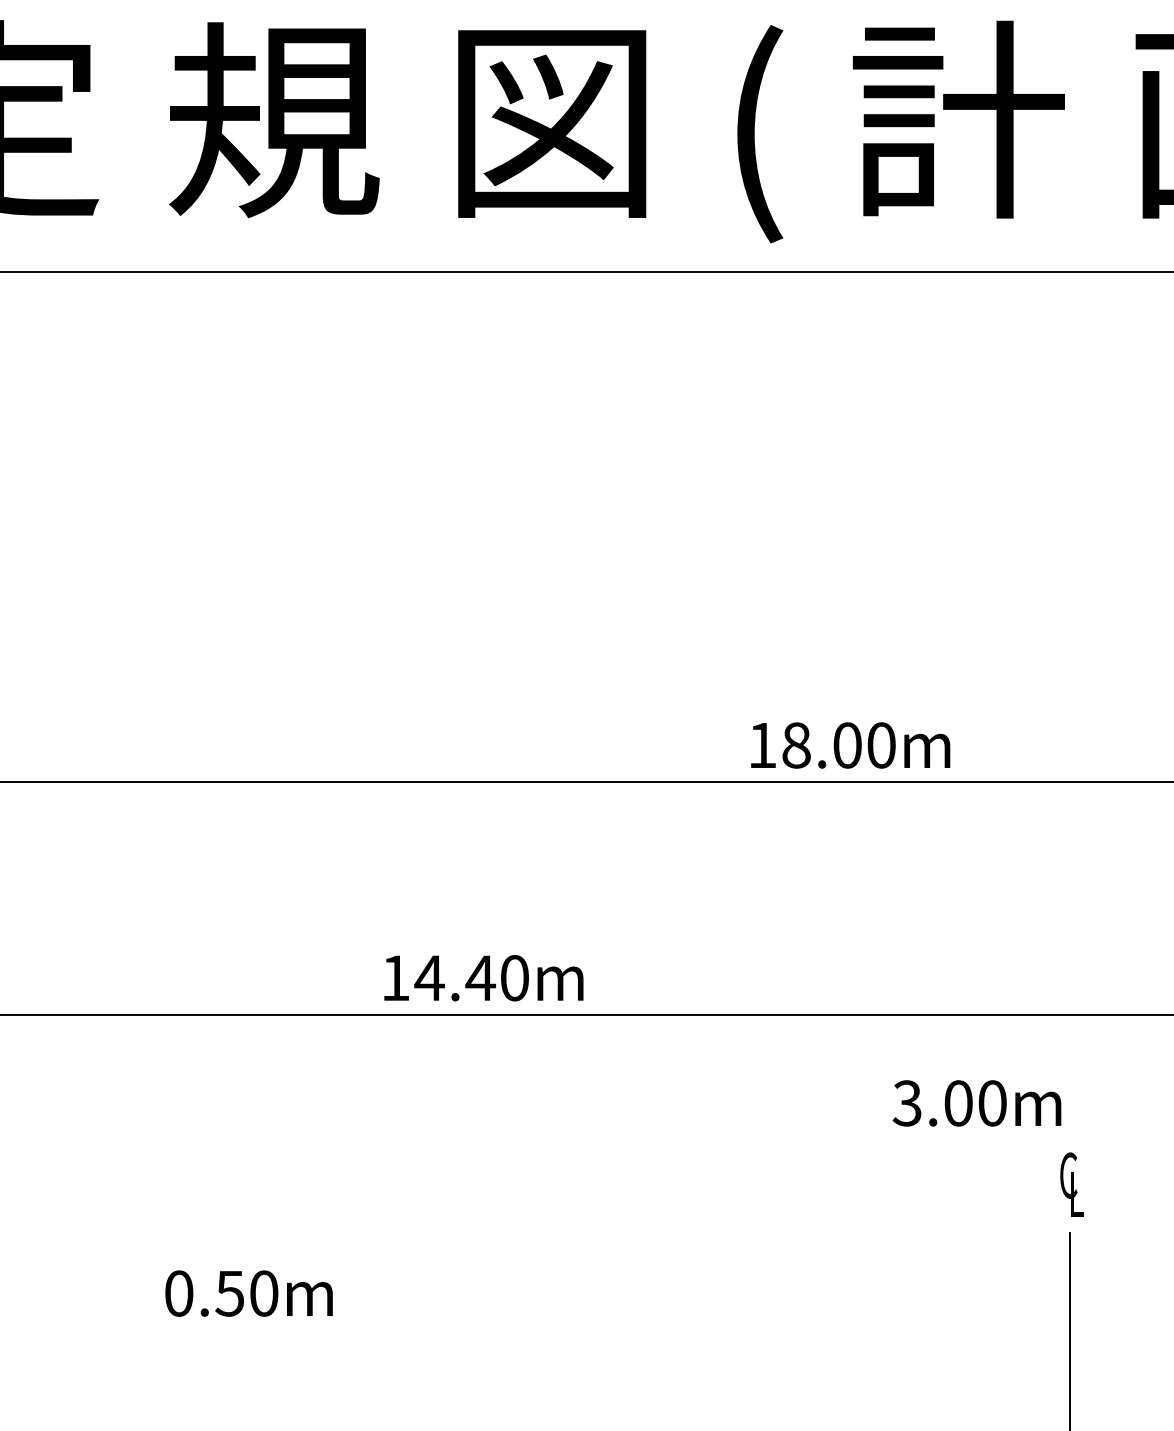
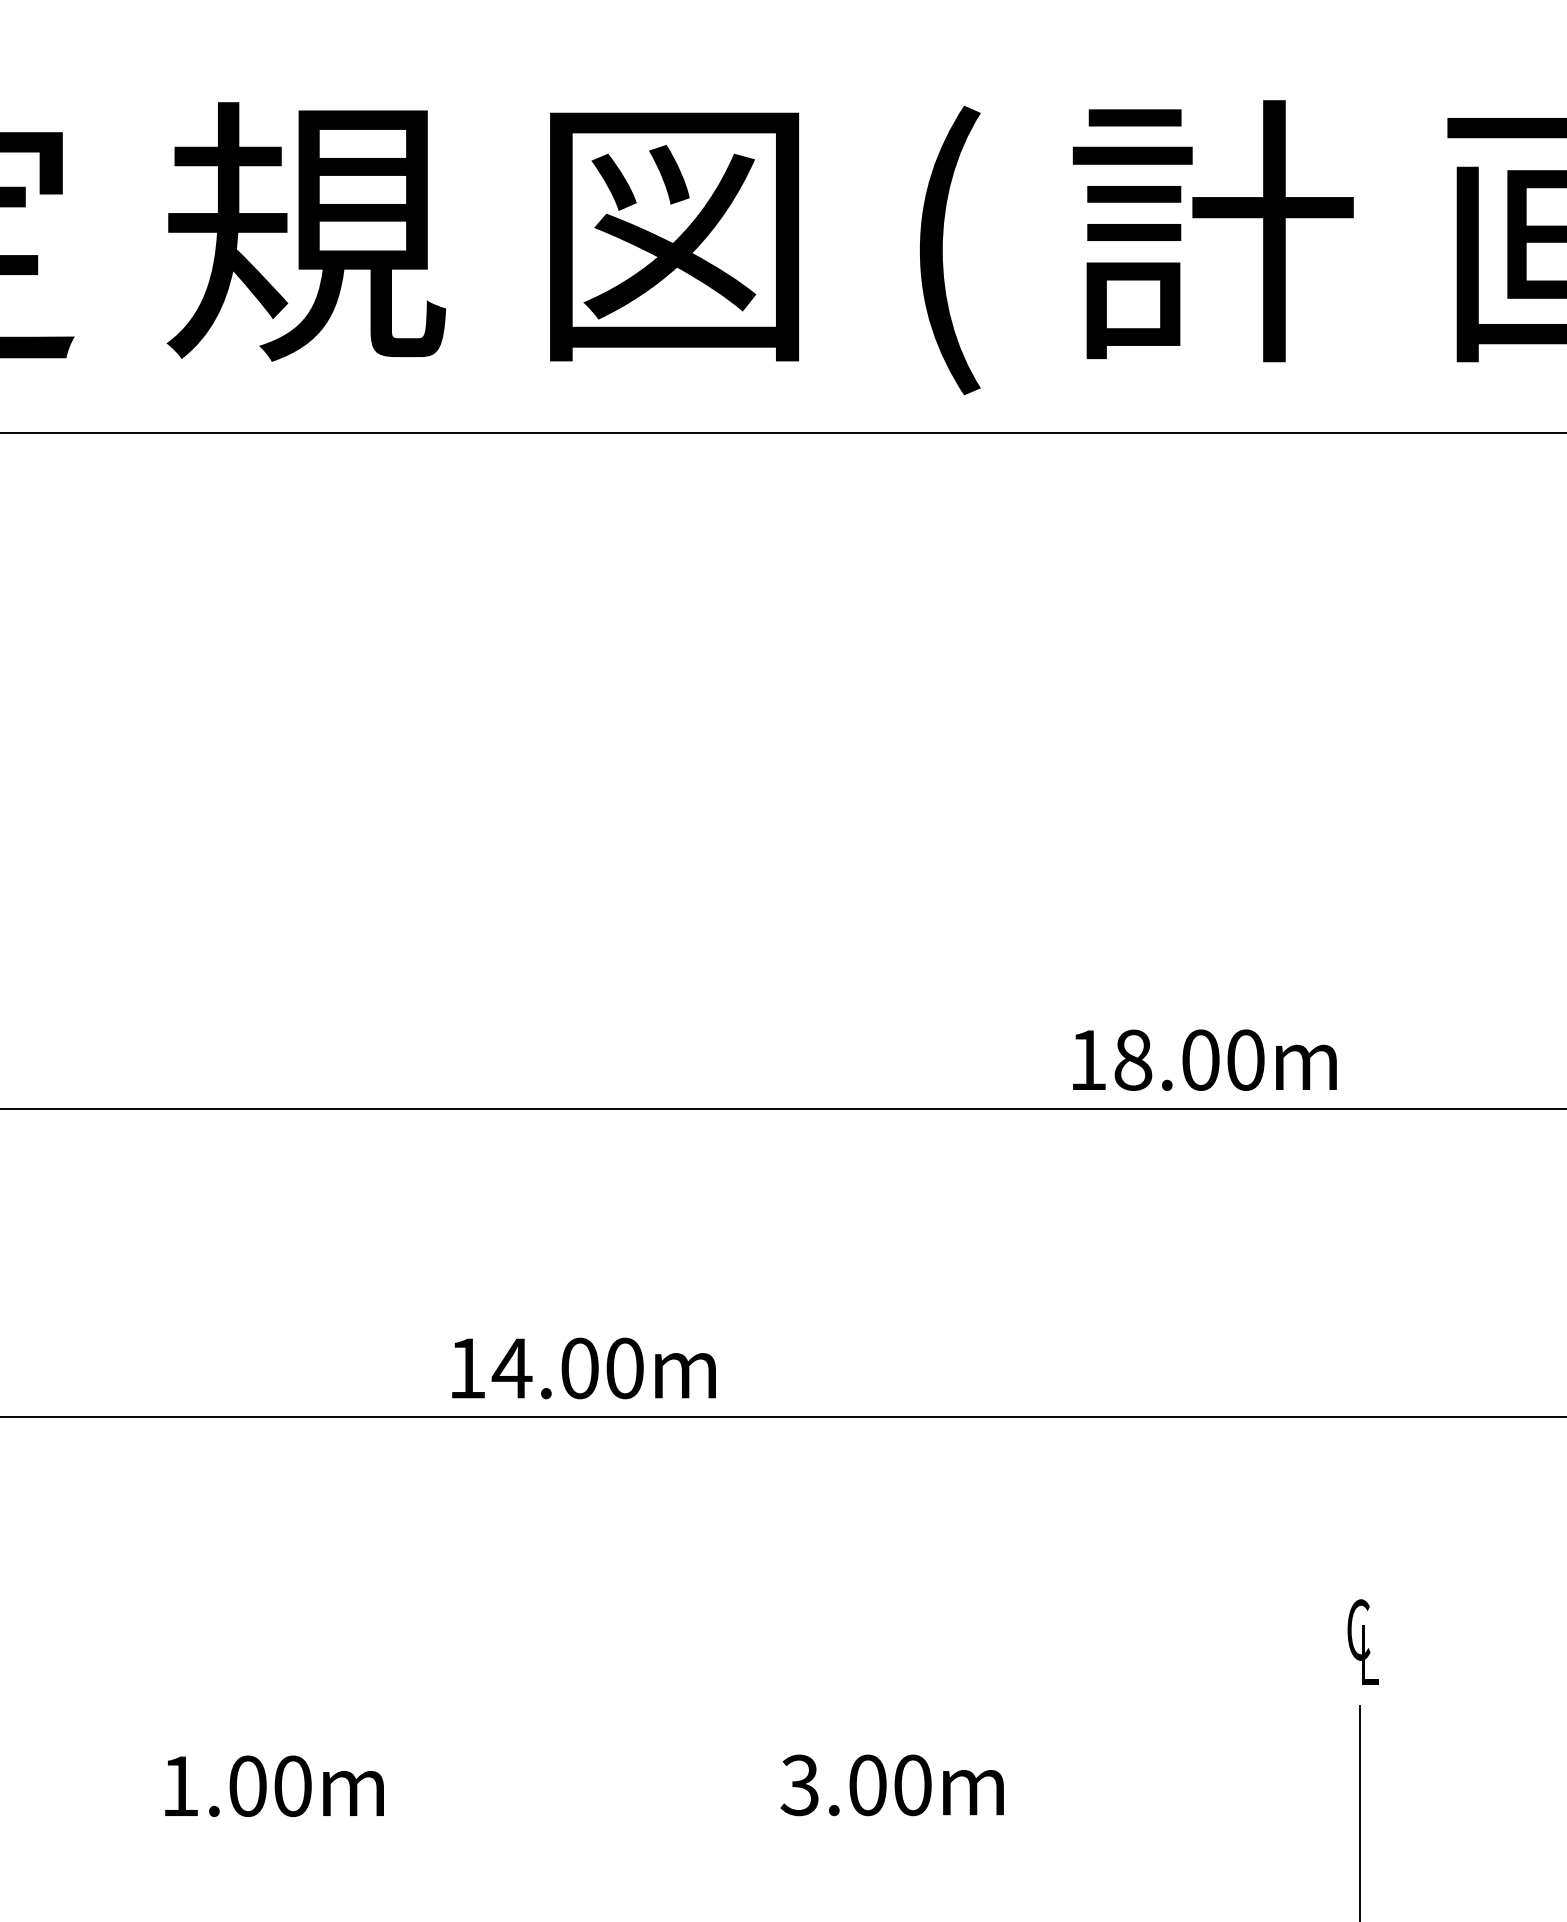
text: (850, 744) -> (1204, 1059), moved
text: (480, 978) -> (579, 1368), 14.40m -> 14.00m
text: (976, 1103) -> (891, 1785), moved
text: (204, 1293) -> (214, 1786), 0.50m -> 1.00m

